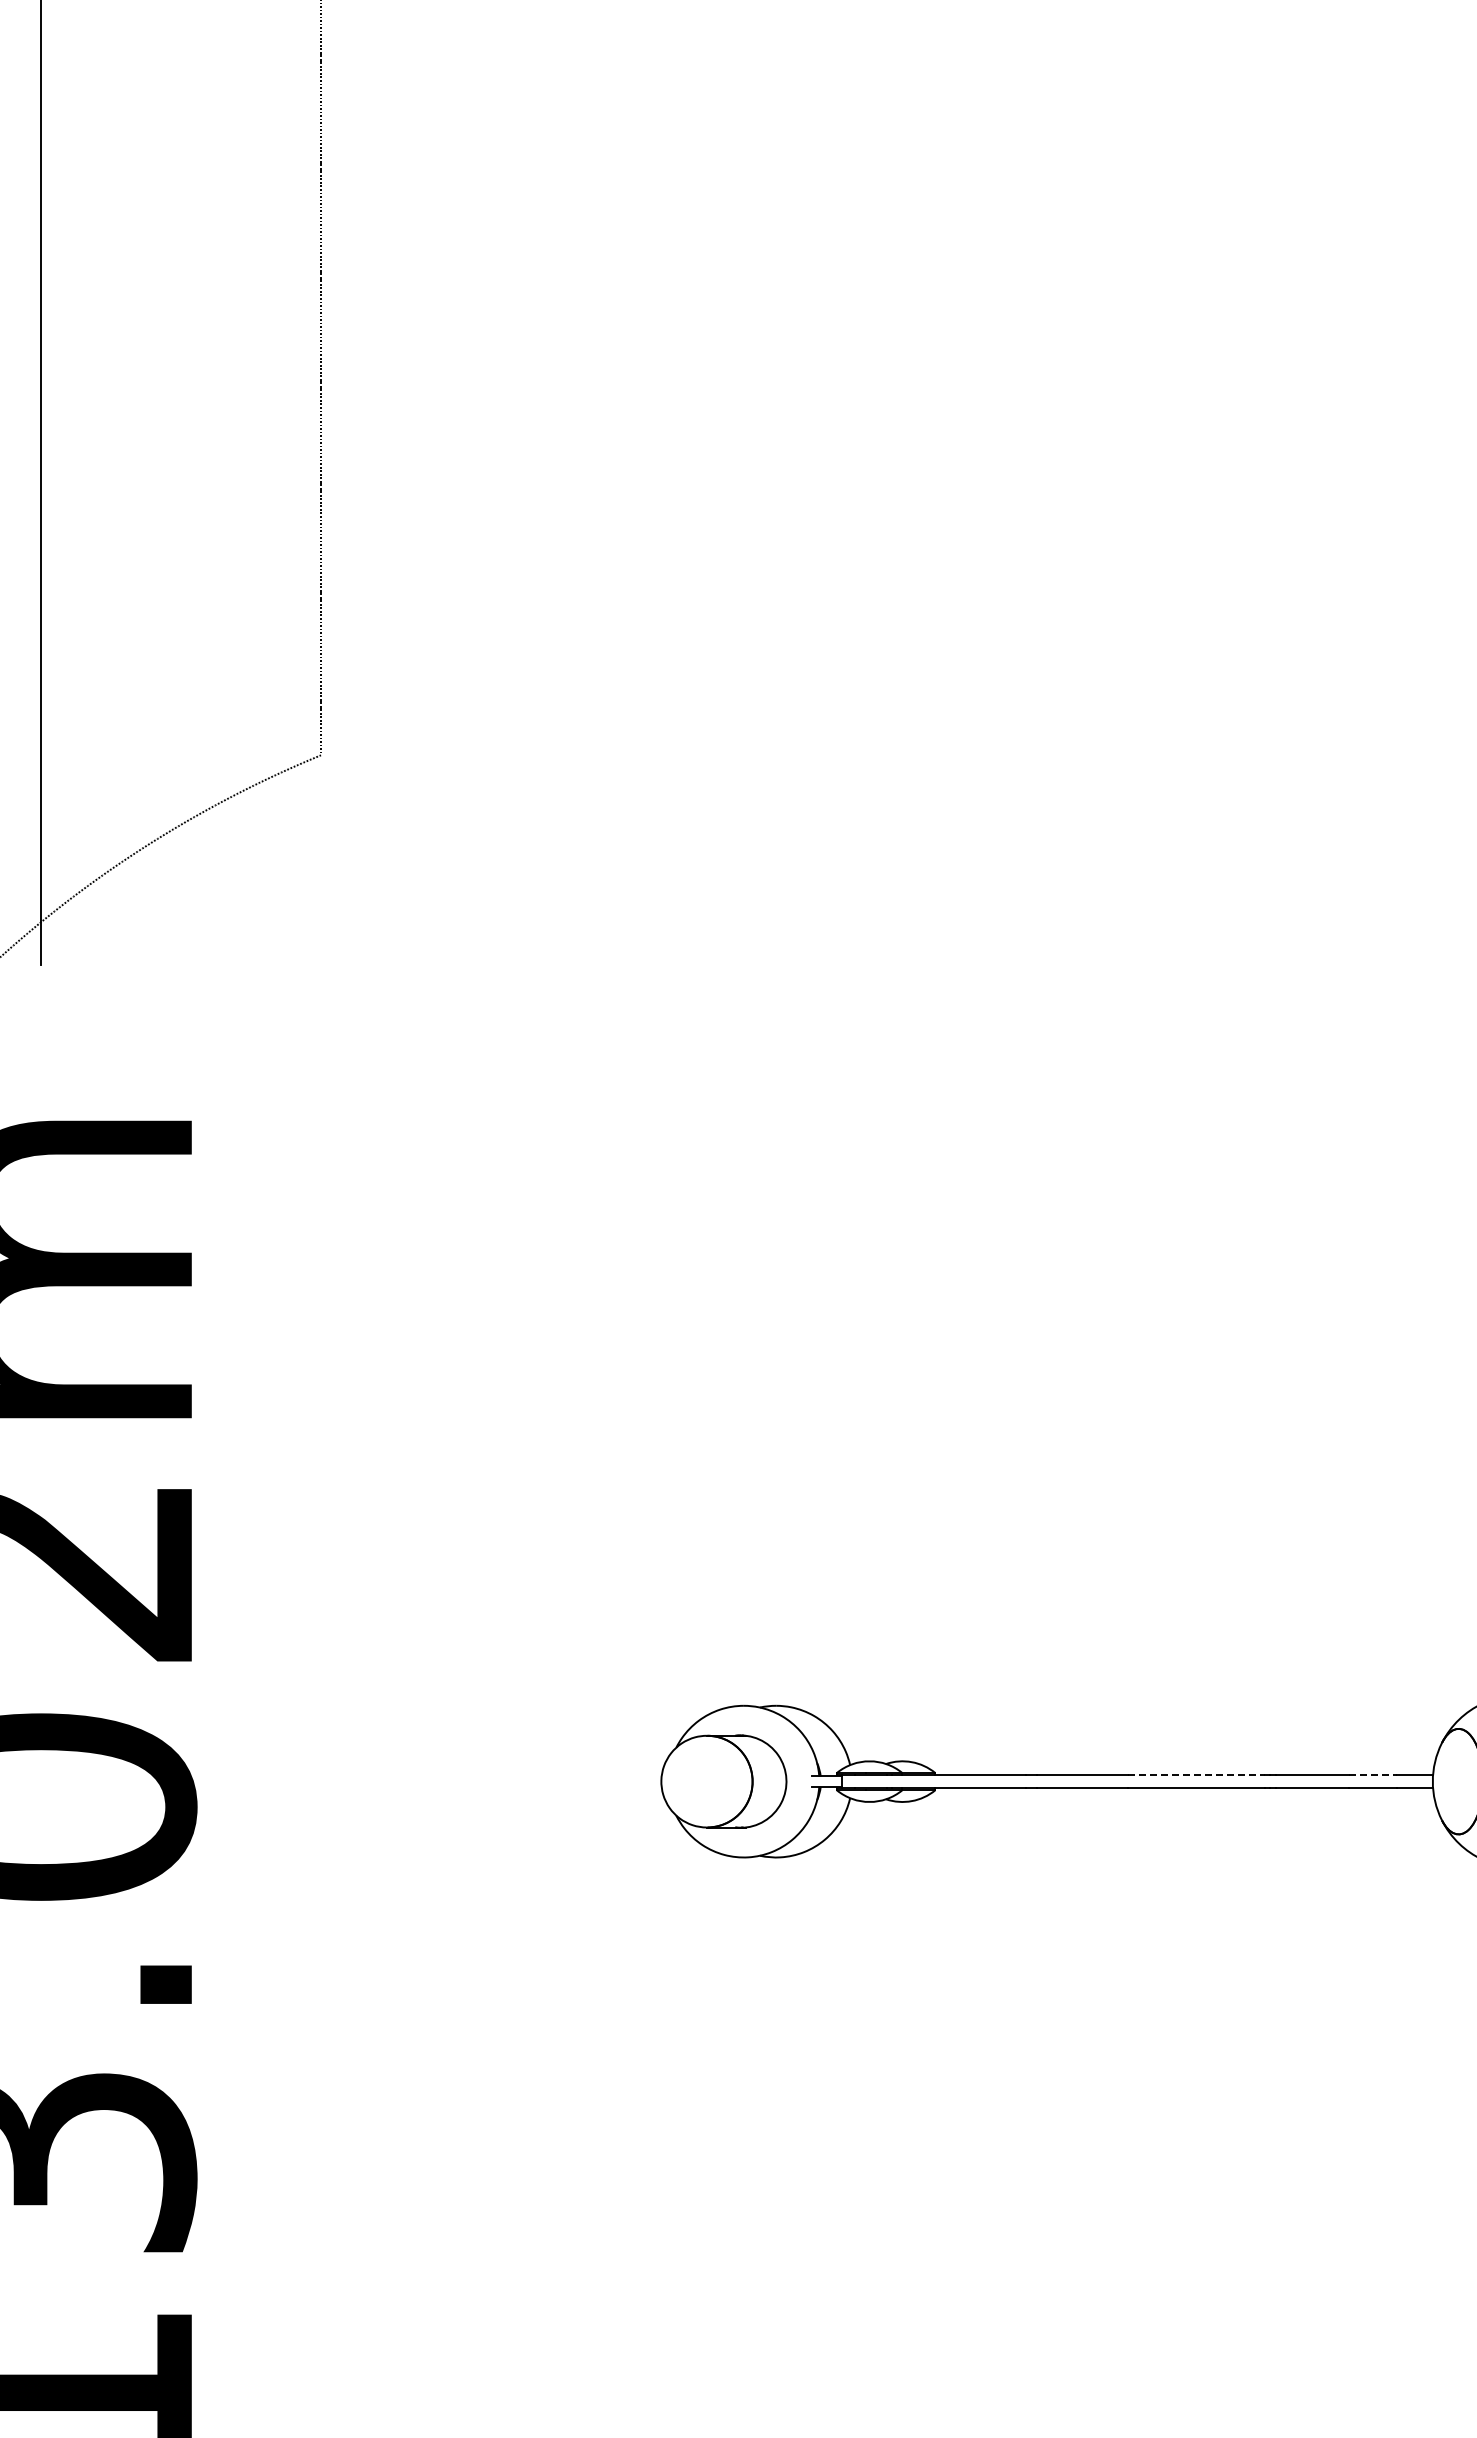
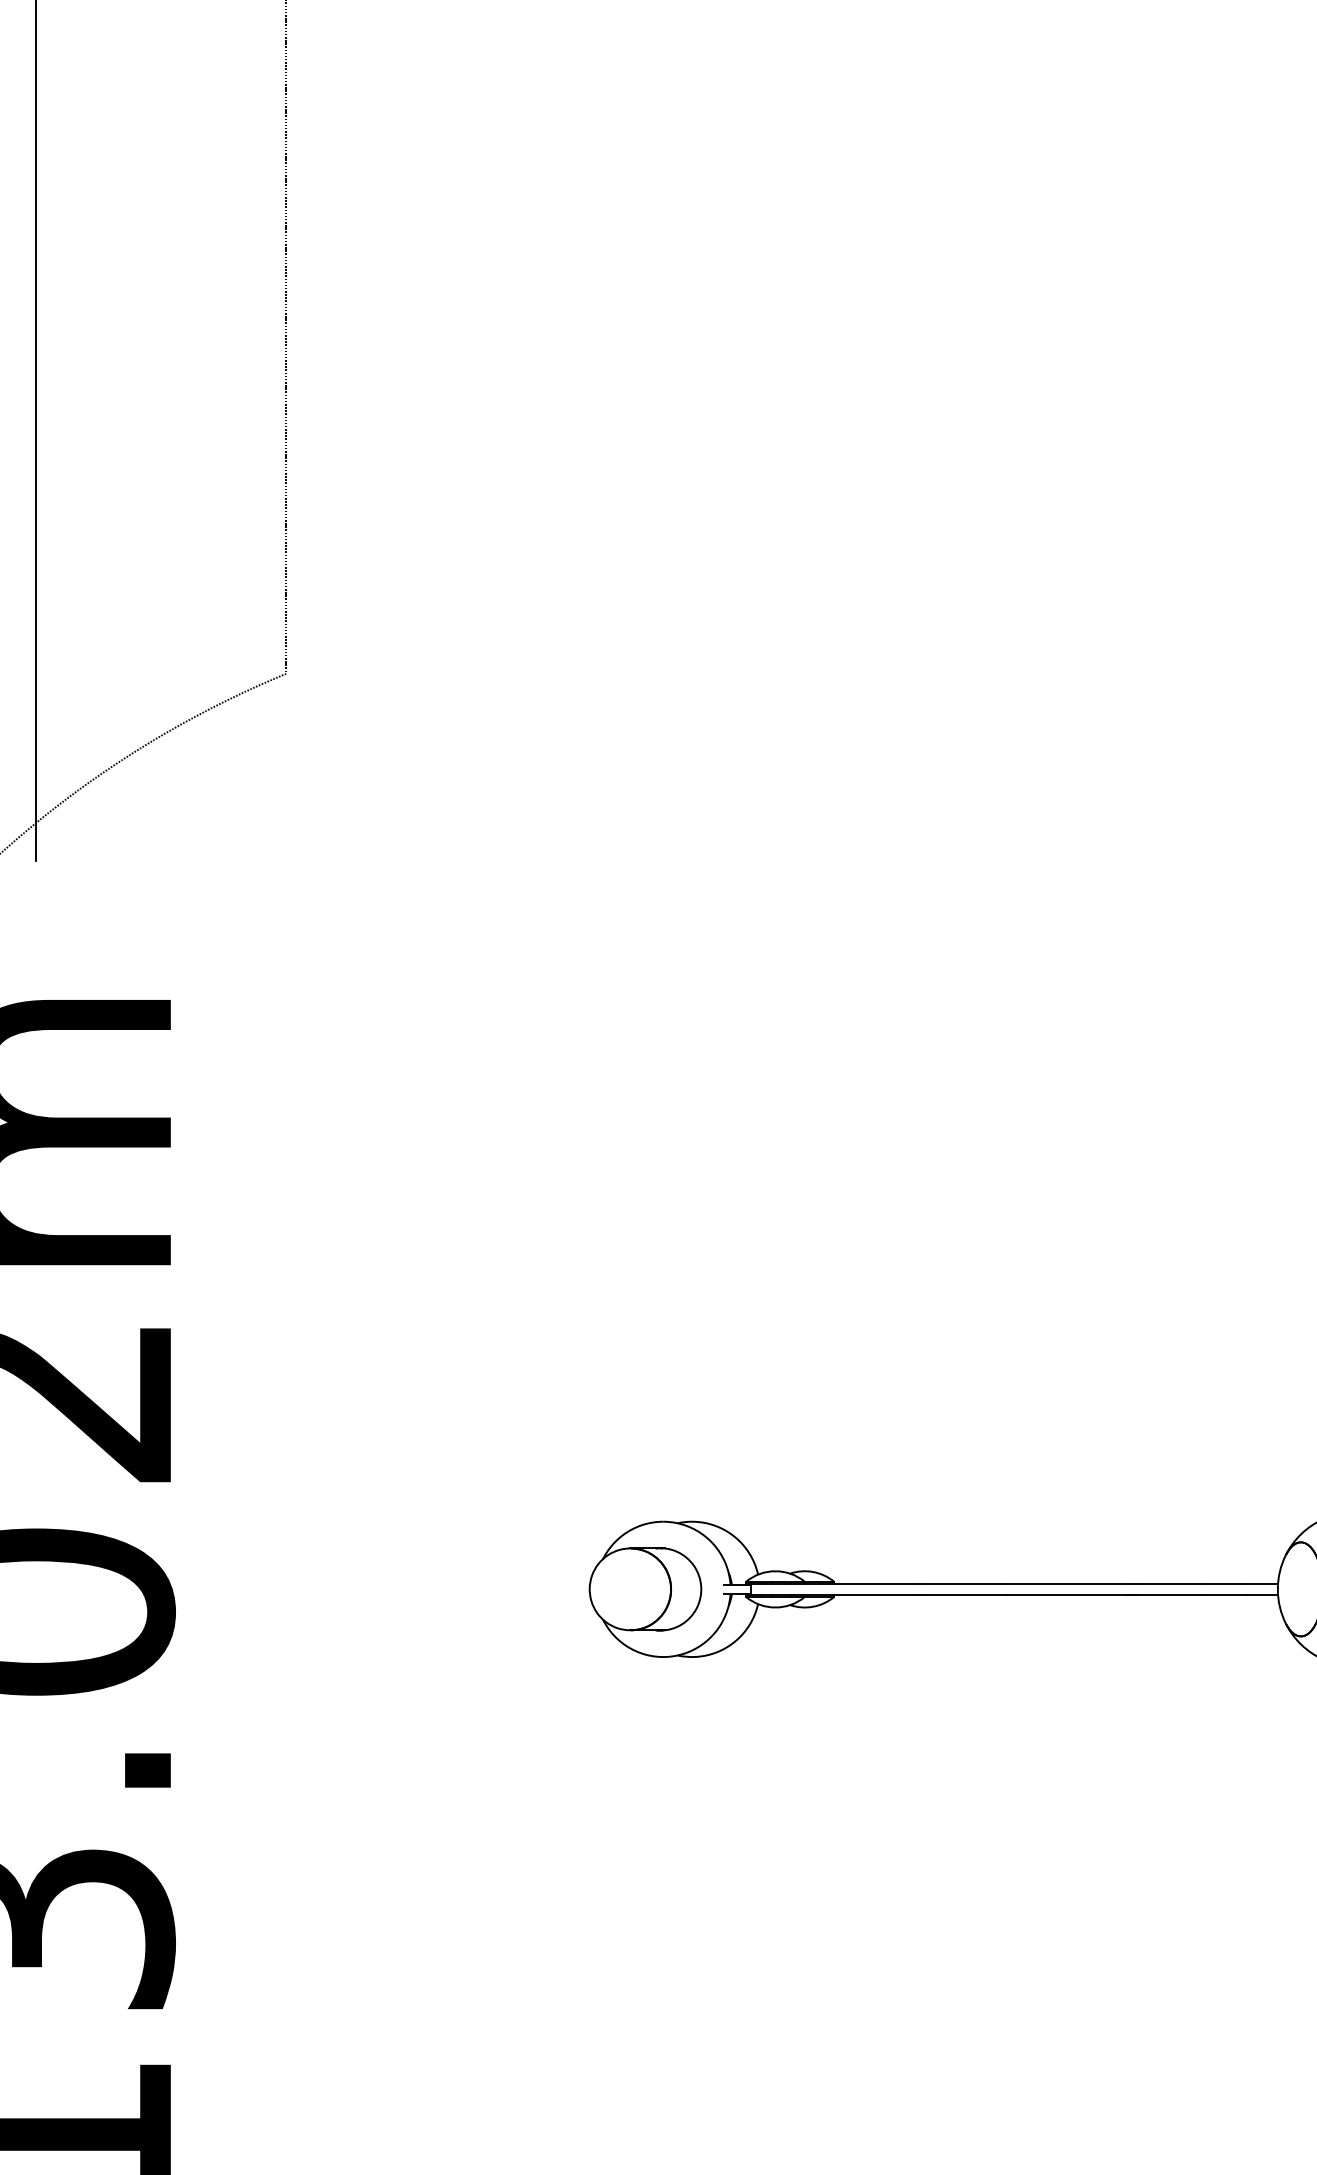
line: (1197, 1775) -> (1067, 1583), dashed -> solid
line: (1373, 1775) -> (1224, 1583), dashed -> solid

